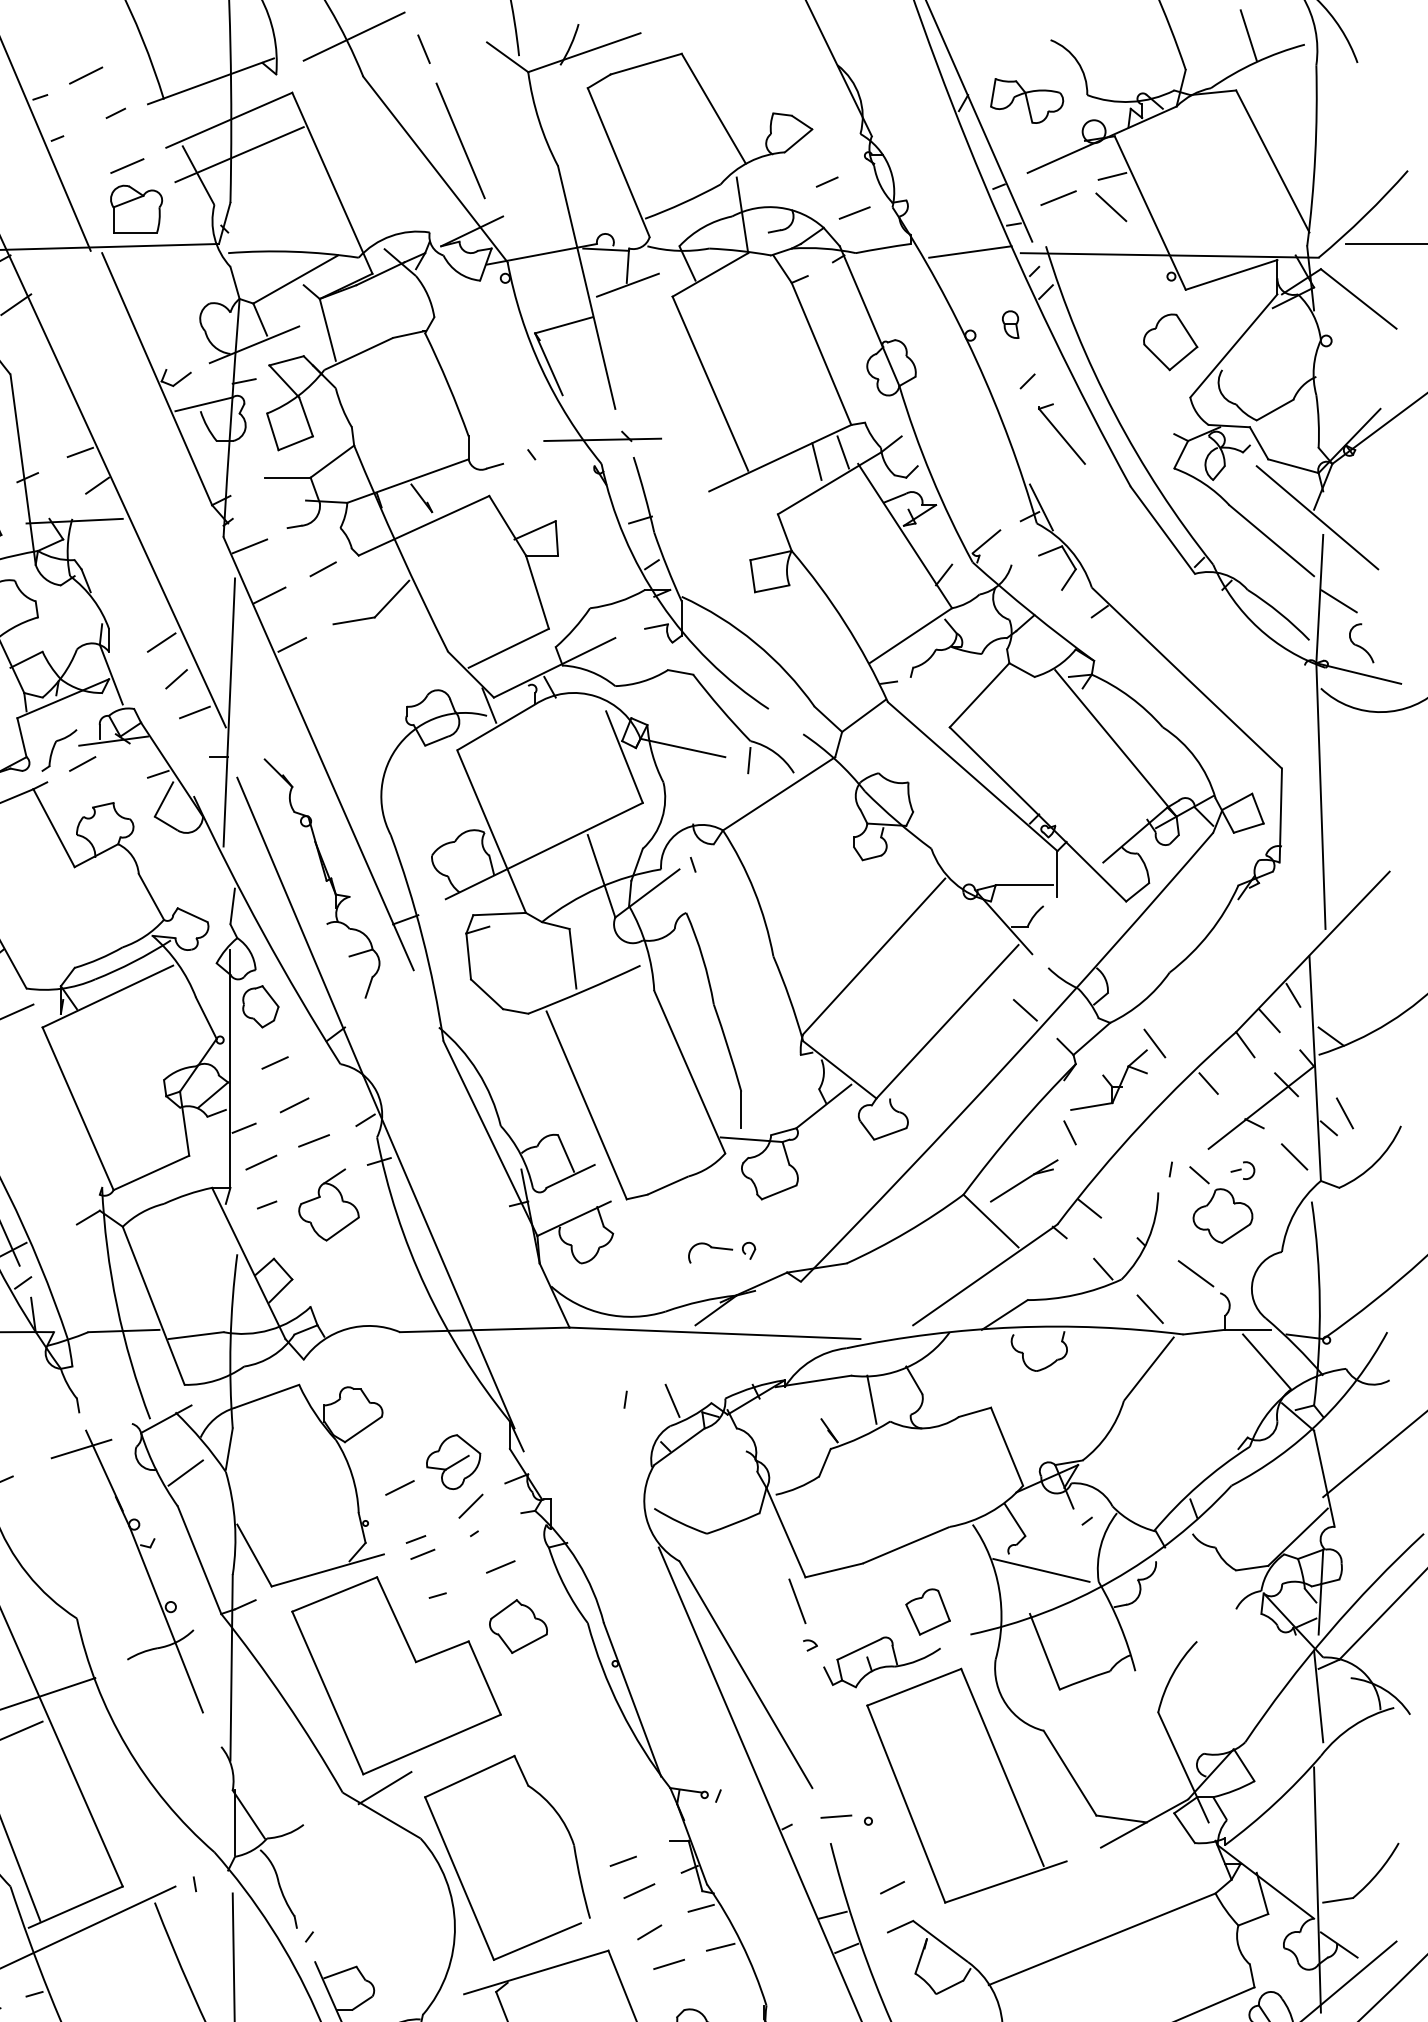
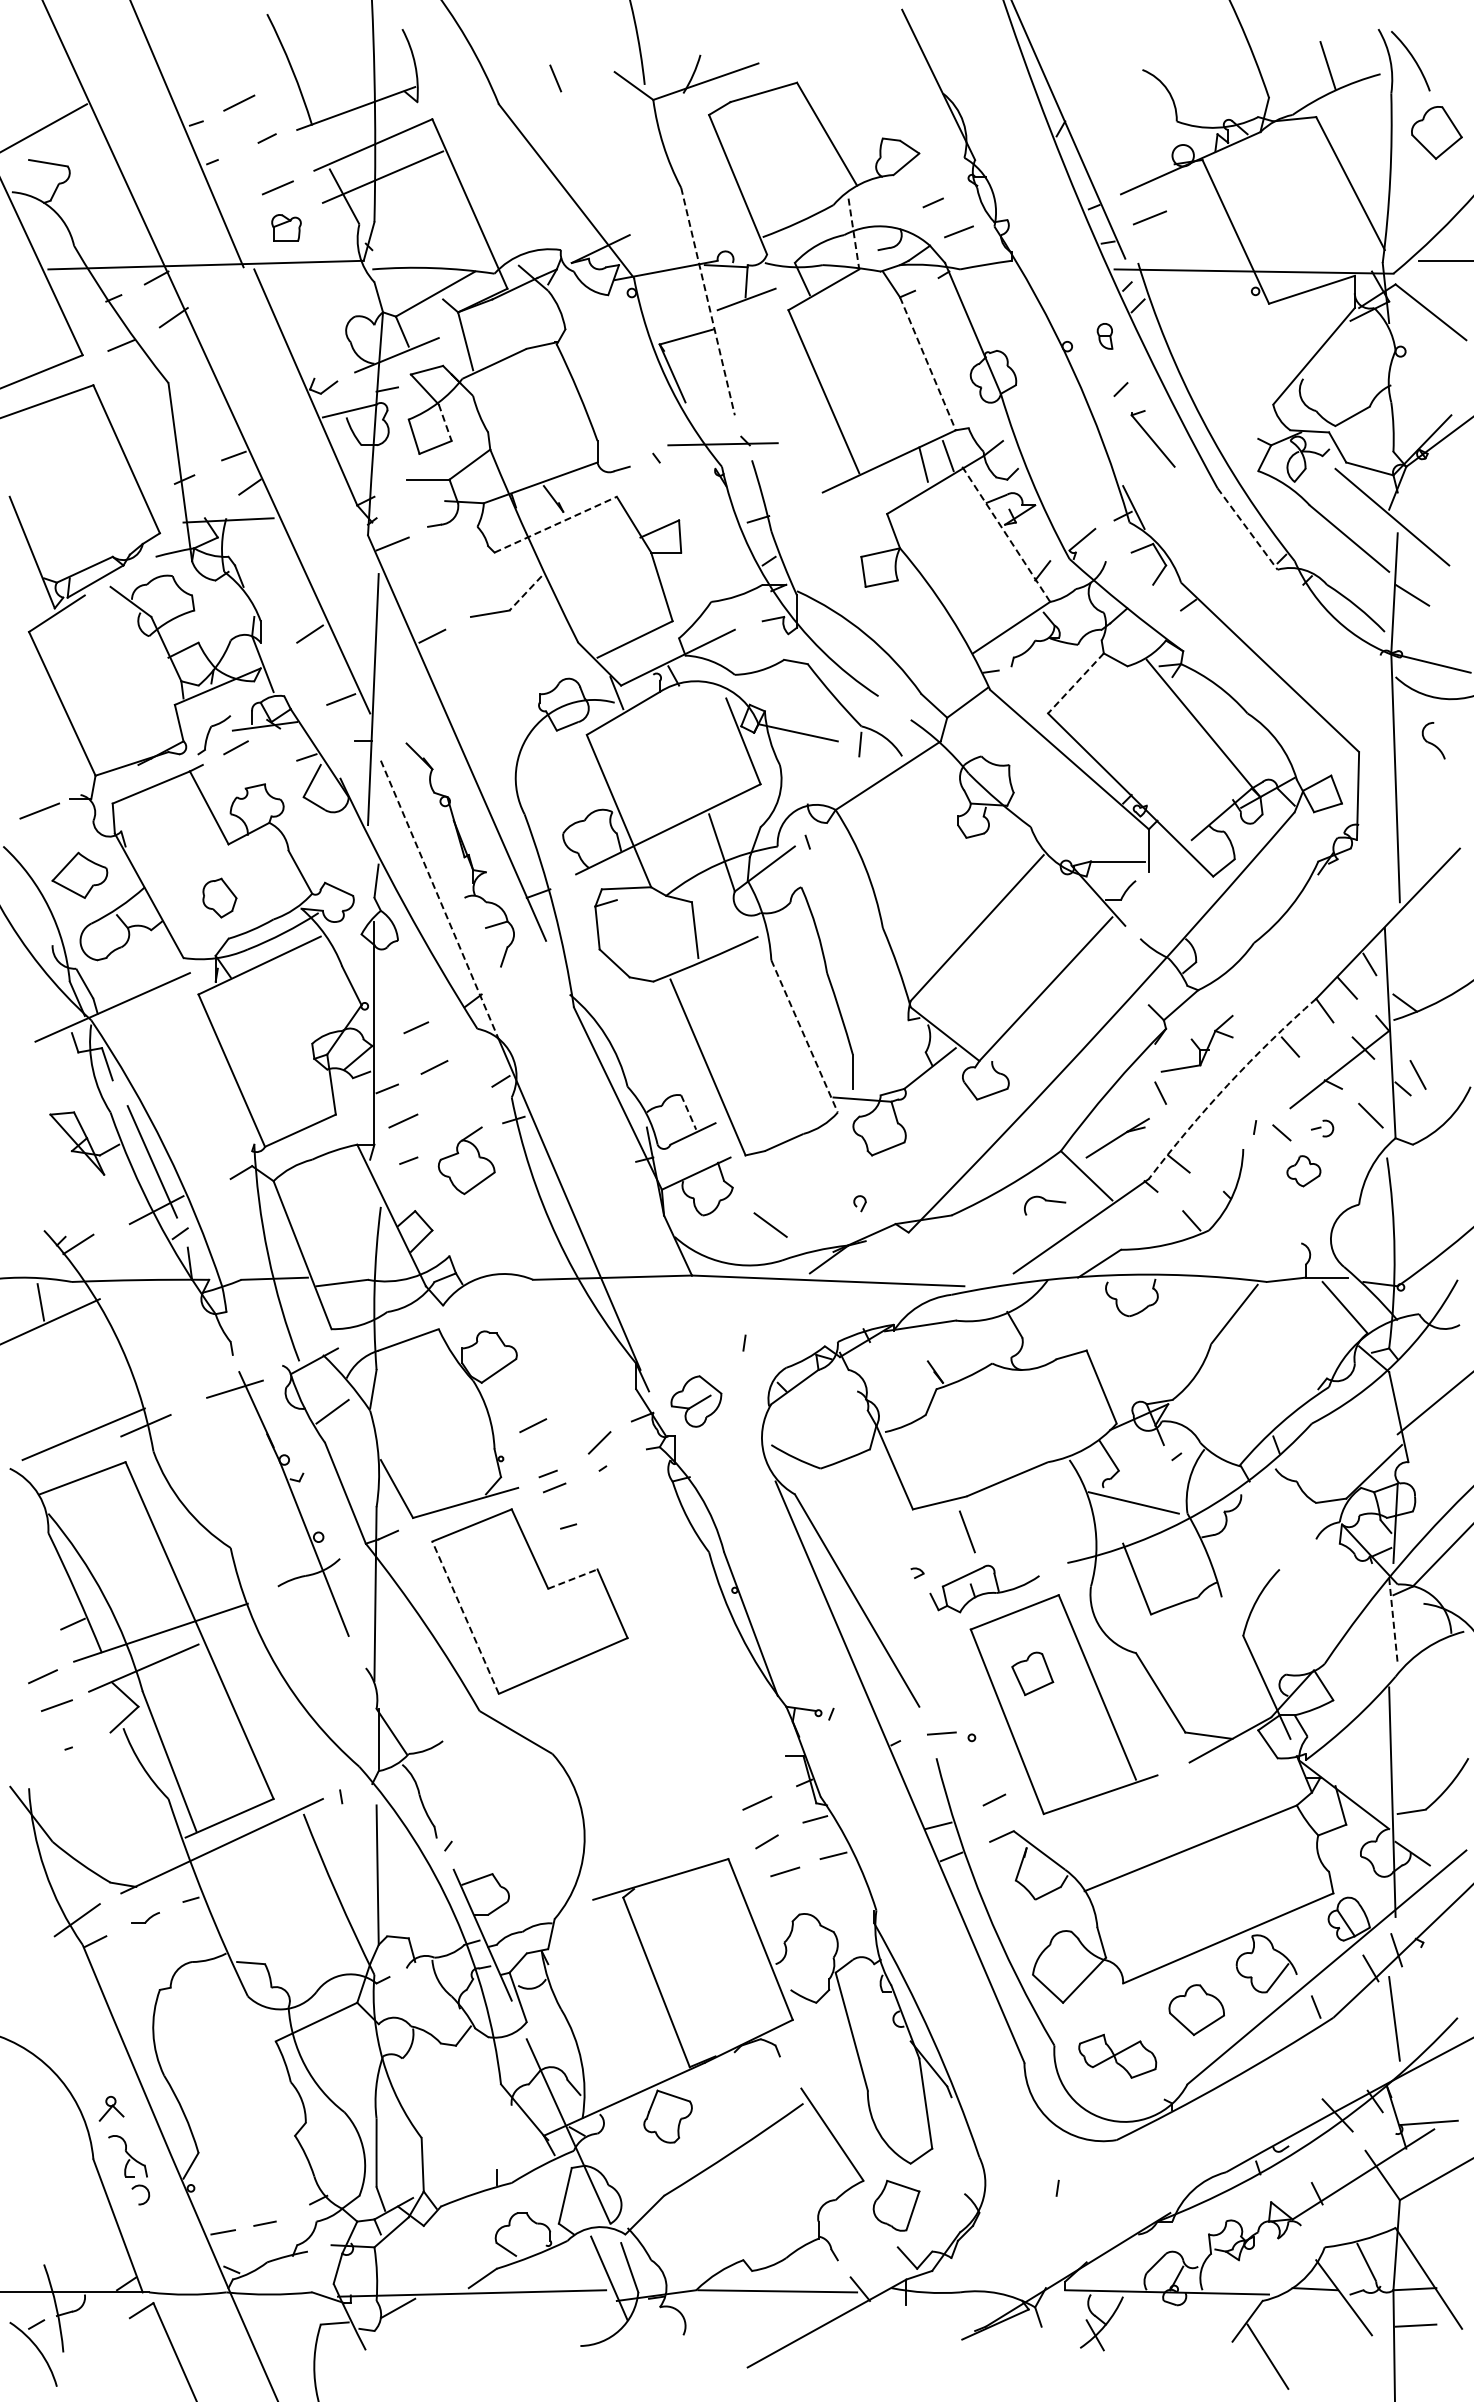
line: (354, 36) -> (490, 66), removed
part: (1027, 100) -> (1120, 126), removed
line: (460, 140) -> (589, 163), removed
line: (1112, 176) -> (1200, 197), removed
line: (1111, 207) -> (1199, 226), removed
part: (136, 208) -> (286, 227), size x0.6
line: (742, 215) -> (853, 234), solid -> dashed
line: (969, 251) -> (1066, 267), removed
line: (587, 287) -> (708, 301), solid -> dashed
part: (1170, 341) -> (1436, 132), moved
line: (822, 354) -> (928, 364), solid -> dashed
line: (306, 417) -> (445, 423), solid -> dashed
line: (424, 525) -> (556, 524), solid -> dashed
line: (1162, 529) -> (1247, 528), solid -> dashed
line: (905, 536) -> (1006, 534), solid -> dashed
line: (323, 569) -> (461, 565), removed
line: (268, 594) -> (410, 589), removed
line: (391, 599) -> (525, 593), solid -> dashed
part: (1361, 643) -> (1433, 740), moved
line: (176, 679) -> (323, 668), removed
line: (979, 695) -> (1075, 683), solid -> dashed
line: (300, 927) -> (440, 900), solid -> dashed
part: (260, 1006) -> (219, 897), moved
line: (1025, 1010) -> (1118, 978), removed
line: (1154, 1043) -> (1239, 1009), removed
line: (689, 1072) -> (804, 1036), solid -> dashed
arc: (1142, 1123) -> (1228, 1084), solid -> dashed
line: (313, 1140) -> (452, 1100), removed
line: (565, 1153) -> (688, 1112), solid -> dashed
part: (1222, 1216) -> (1303, 1171), size x0.6
part: (711, 1252) -> (1045, 1205), moved
line: (1195, 1273) -> (770, 1224), moved
line: (1149, 1309) -> (1235, 1258), removed
line: (871, 1399) -> (974, 1342), removed
line: (672, 1401) -> (788, 1344), removed
part: (453, 1462) -> (696, 1401), moved
line: (500, 1566) -> (627, 1499), removed
line: (796, 1600) -> (966, 1531), moved
part: (927, 1611) -> (1032, 1673), moved
part: (517, 1626) -> (643, 1555), removed
line: (443, 1651) -> (573, 1578), solid -> dashed
line: (327, 1692) -> (465, 1617), solid -> dashed
line: (1318, 1697) -> (1393, 1621), solid -> dashed
line: (384, 1787) -> (518, 1706), removed
line: (623, 1861) -> (742, 1775), removed
part: (460, 1876) -> (589, 1789), removed

